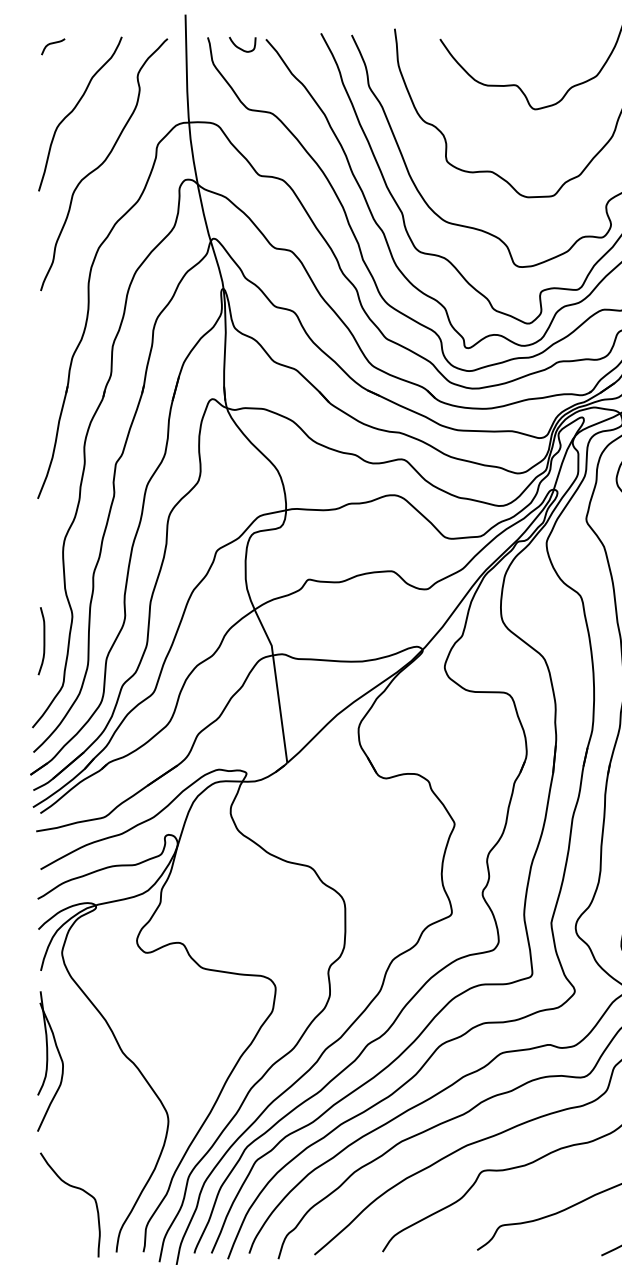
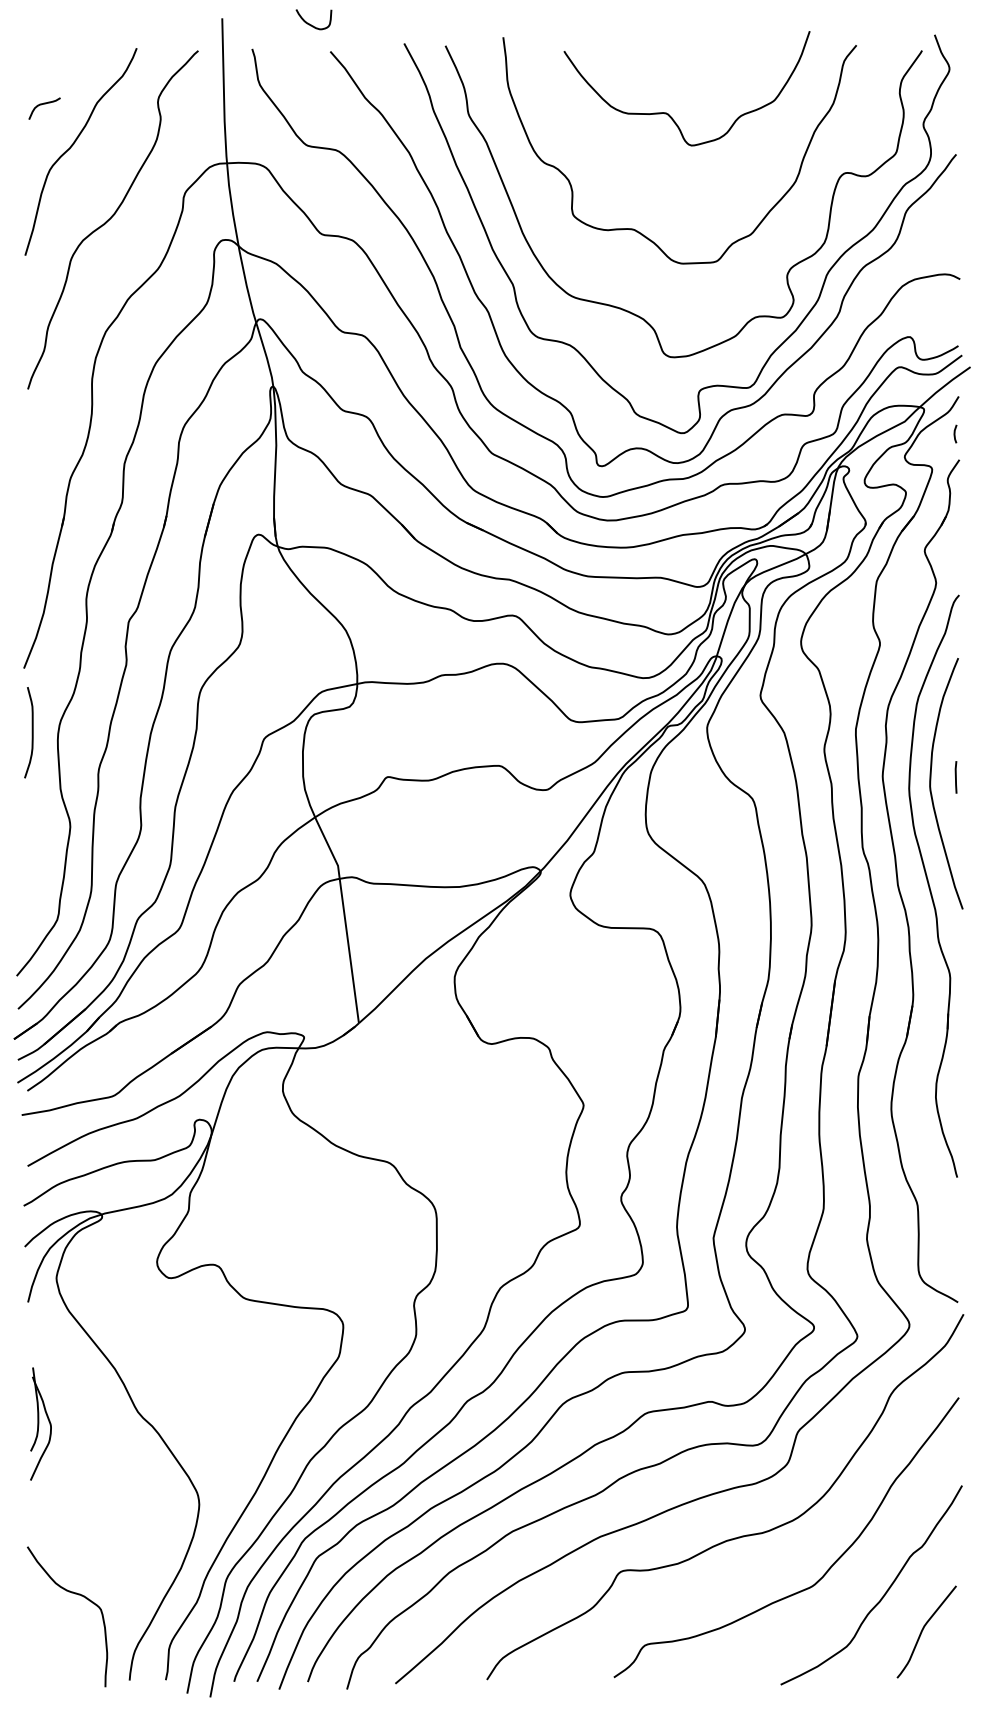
curve: (53, 43) -> (44, 104), moved
curve: (240, 48) -> (311, 24), moved
curve: (43, 641) -> (31, 732), moved
part: (50, 1061) -> (40, 1423), size x0.6

